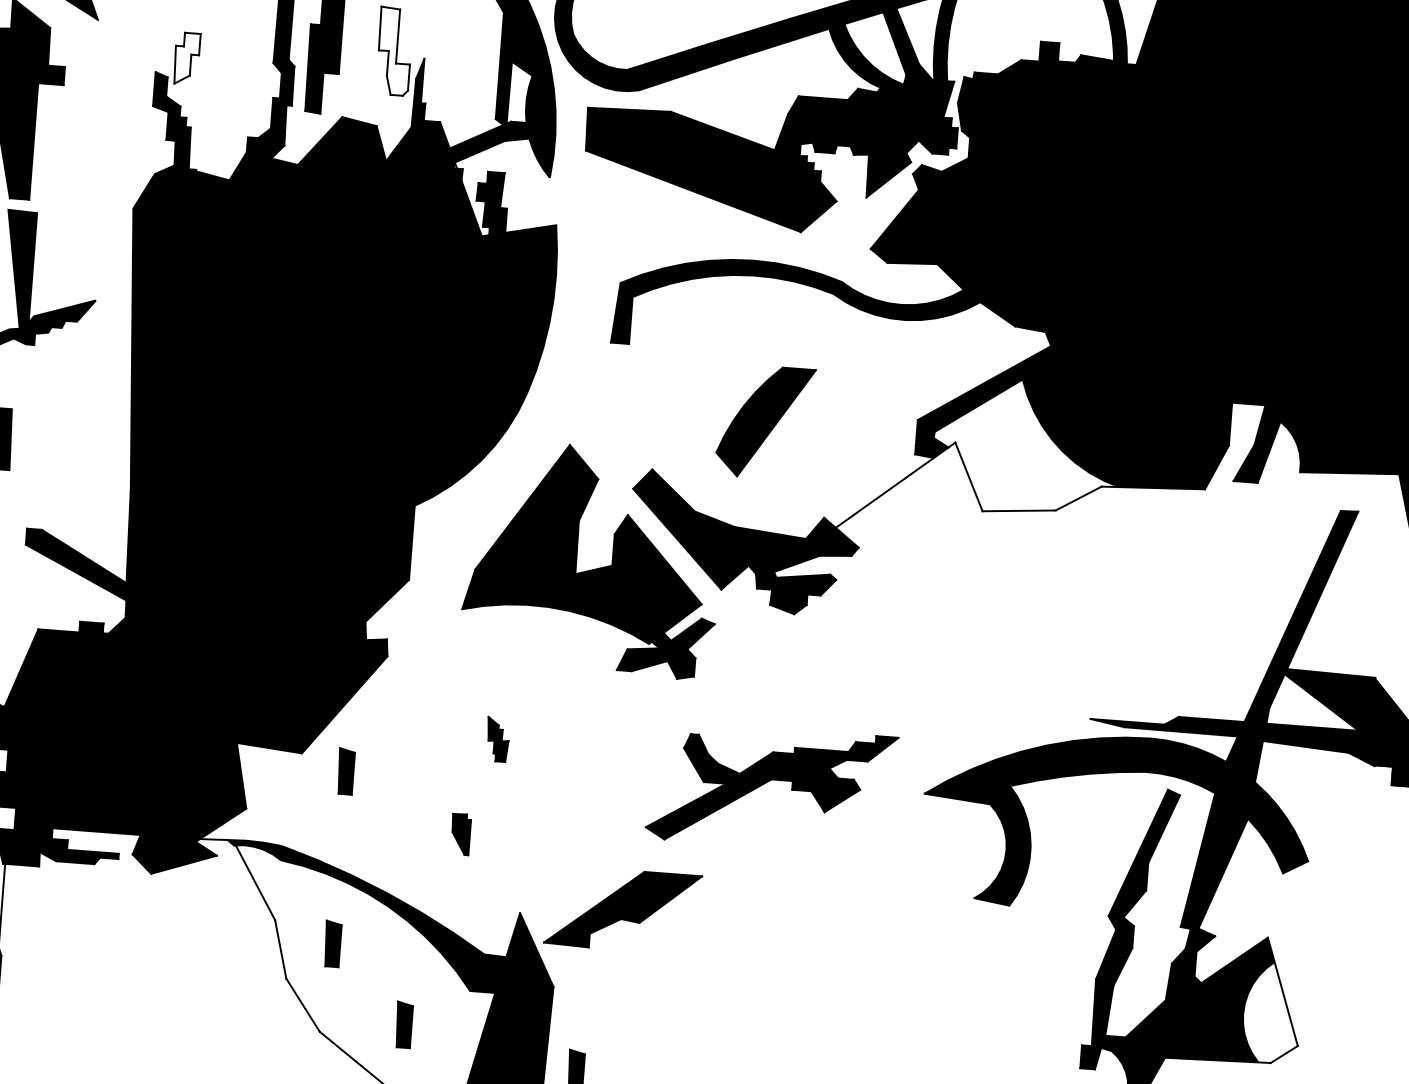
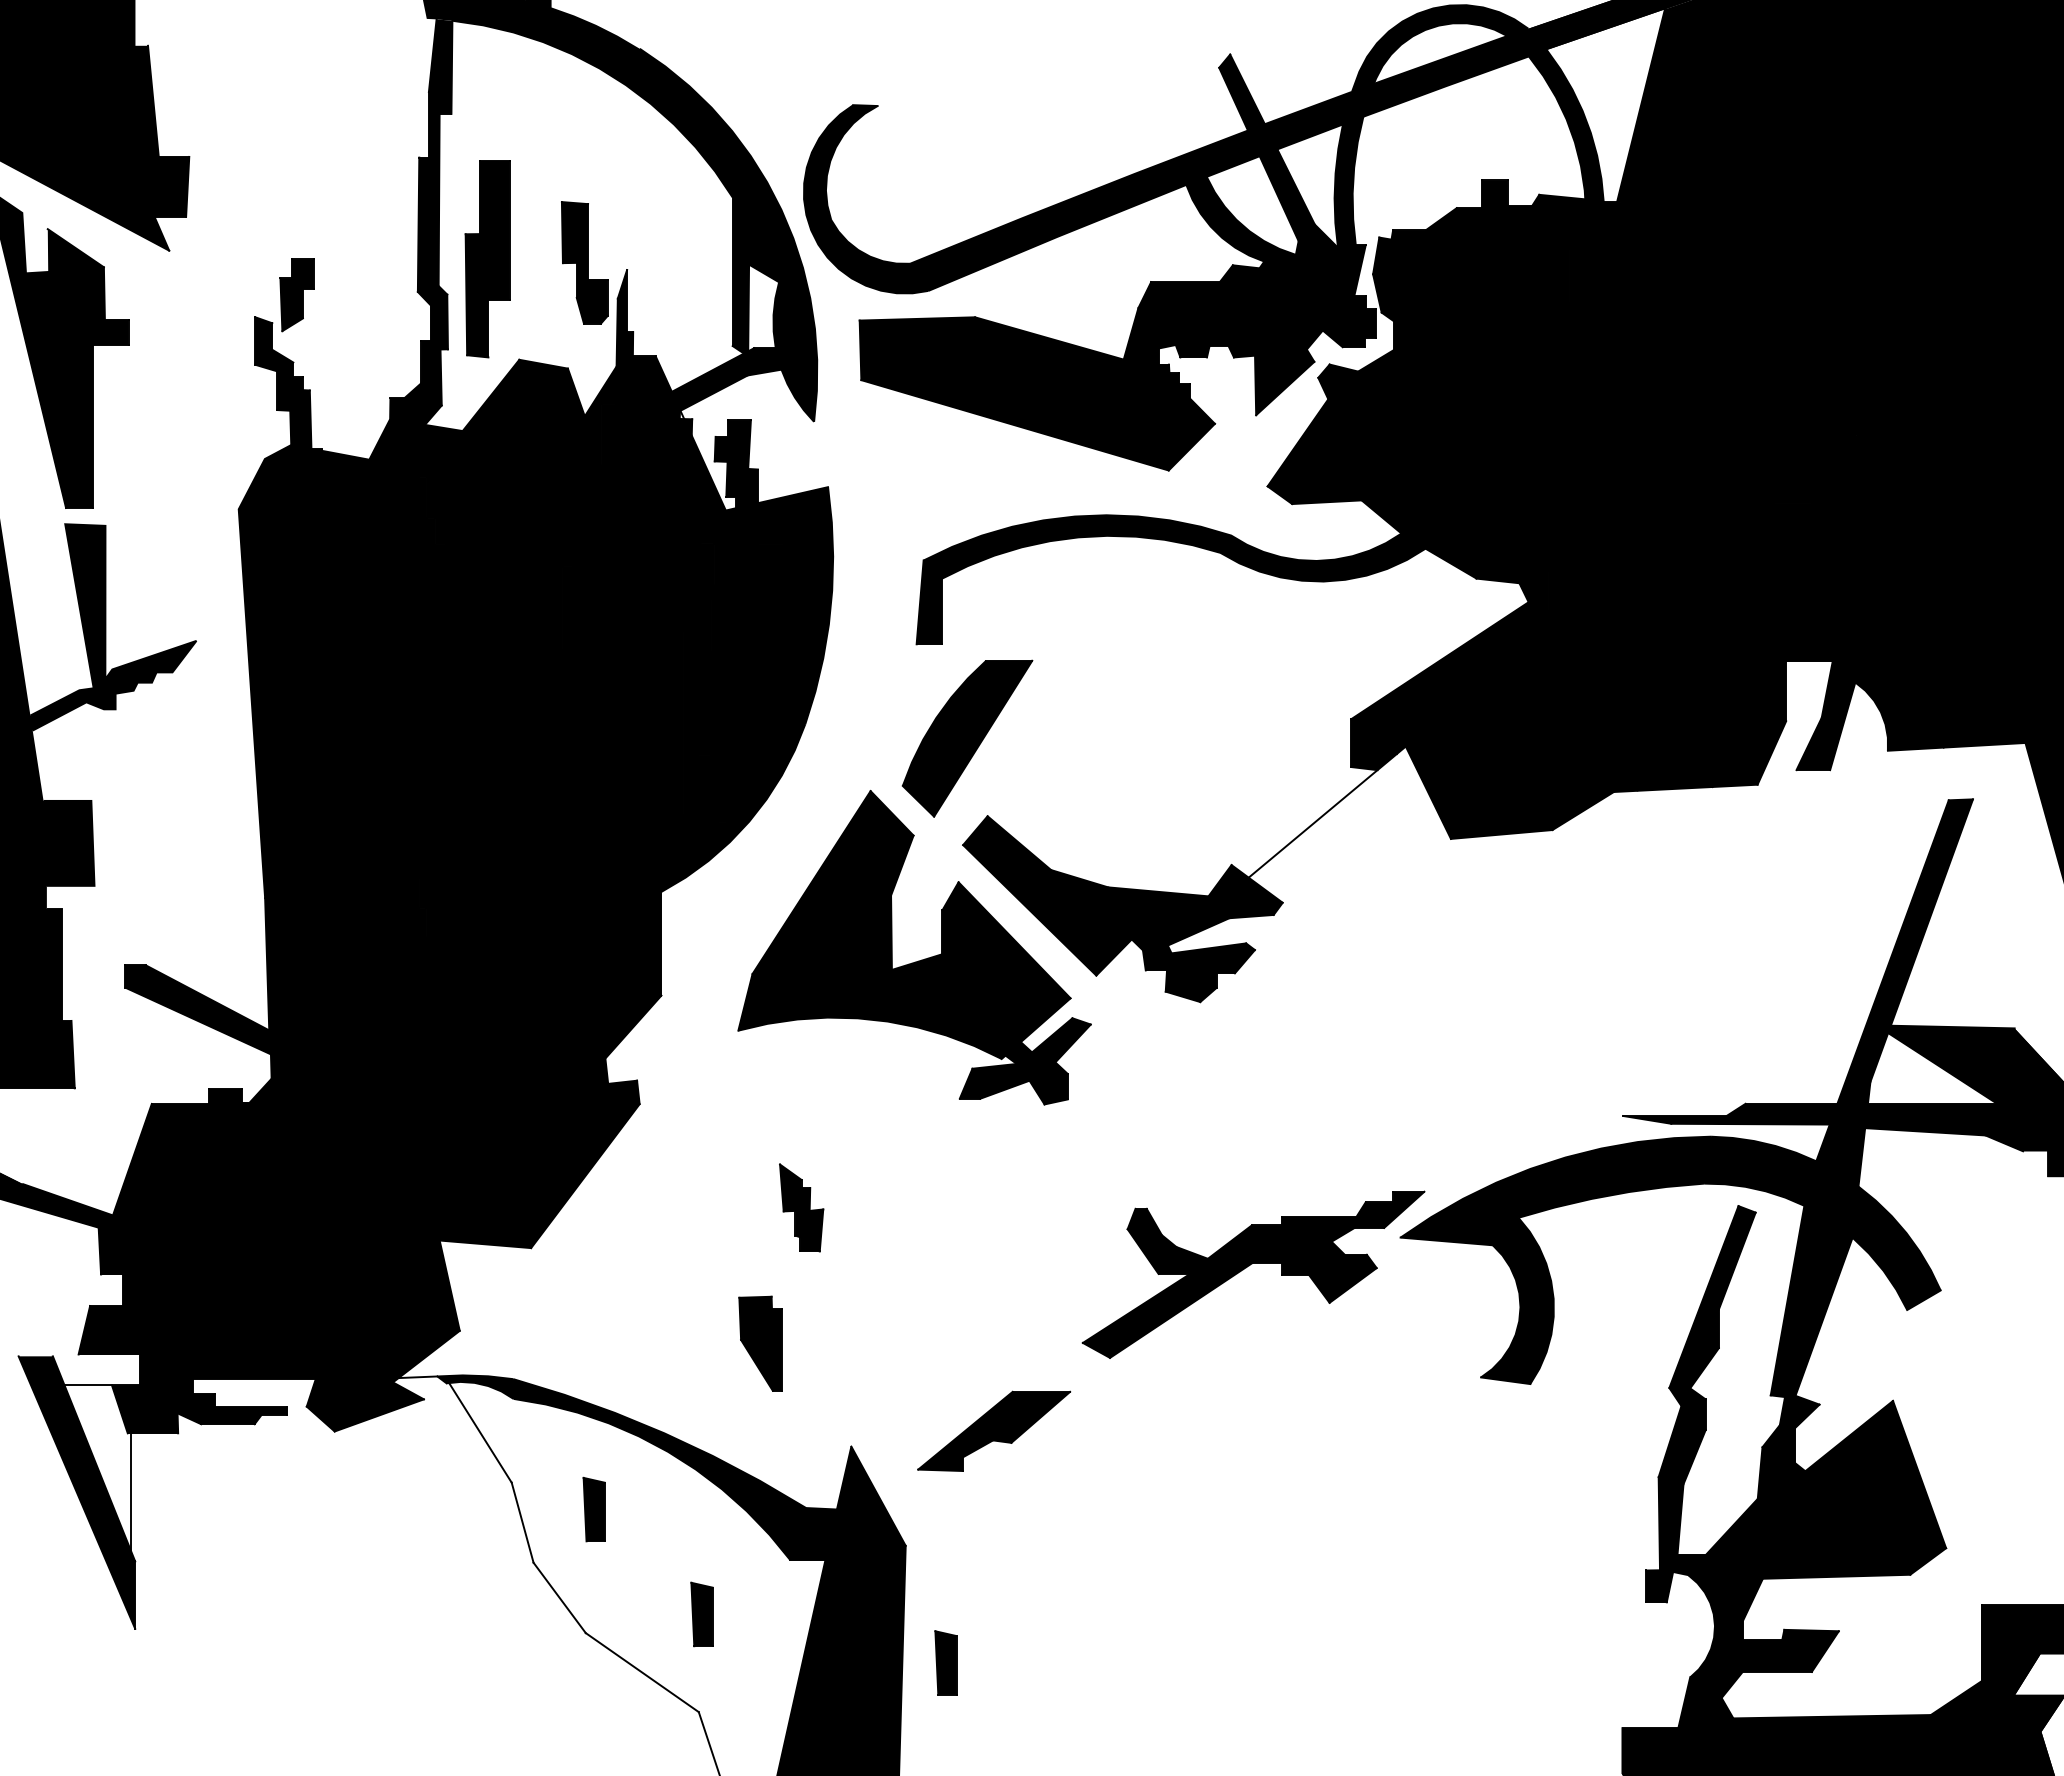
fill: (394, 51) -> (584, 262), added
fill: (186, 58) -> (296, 295), added
part: (765, 422) -> (967, 738), moved
fill: (1027, 446) -> (1506, 744), added
part: (497, 739) -> (801, 1207), size x1.43
part: (345, 771) -> (593, 1268), removed
part: (769, 781) -> (1249, 1266), moved
part: (460, 834) -> (760, 1343), size x1.67
part: (623, 909) -> (994, 1430), size x0.71
fill: (1271, 1012) -> (1906, 1504), added

